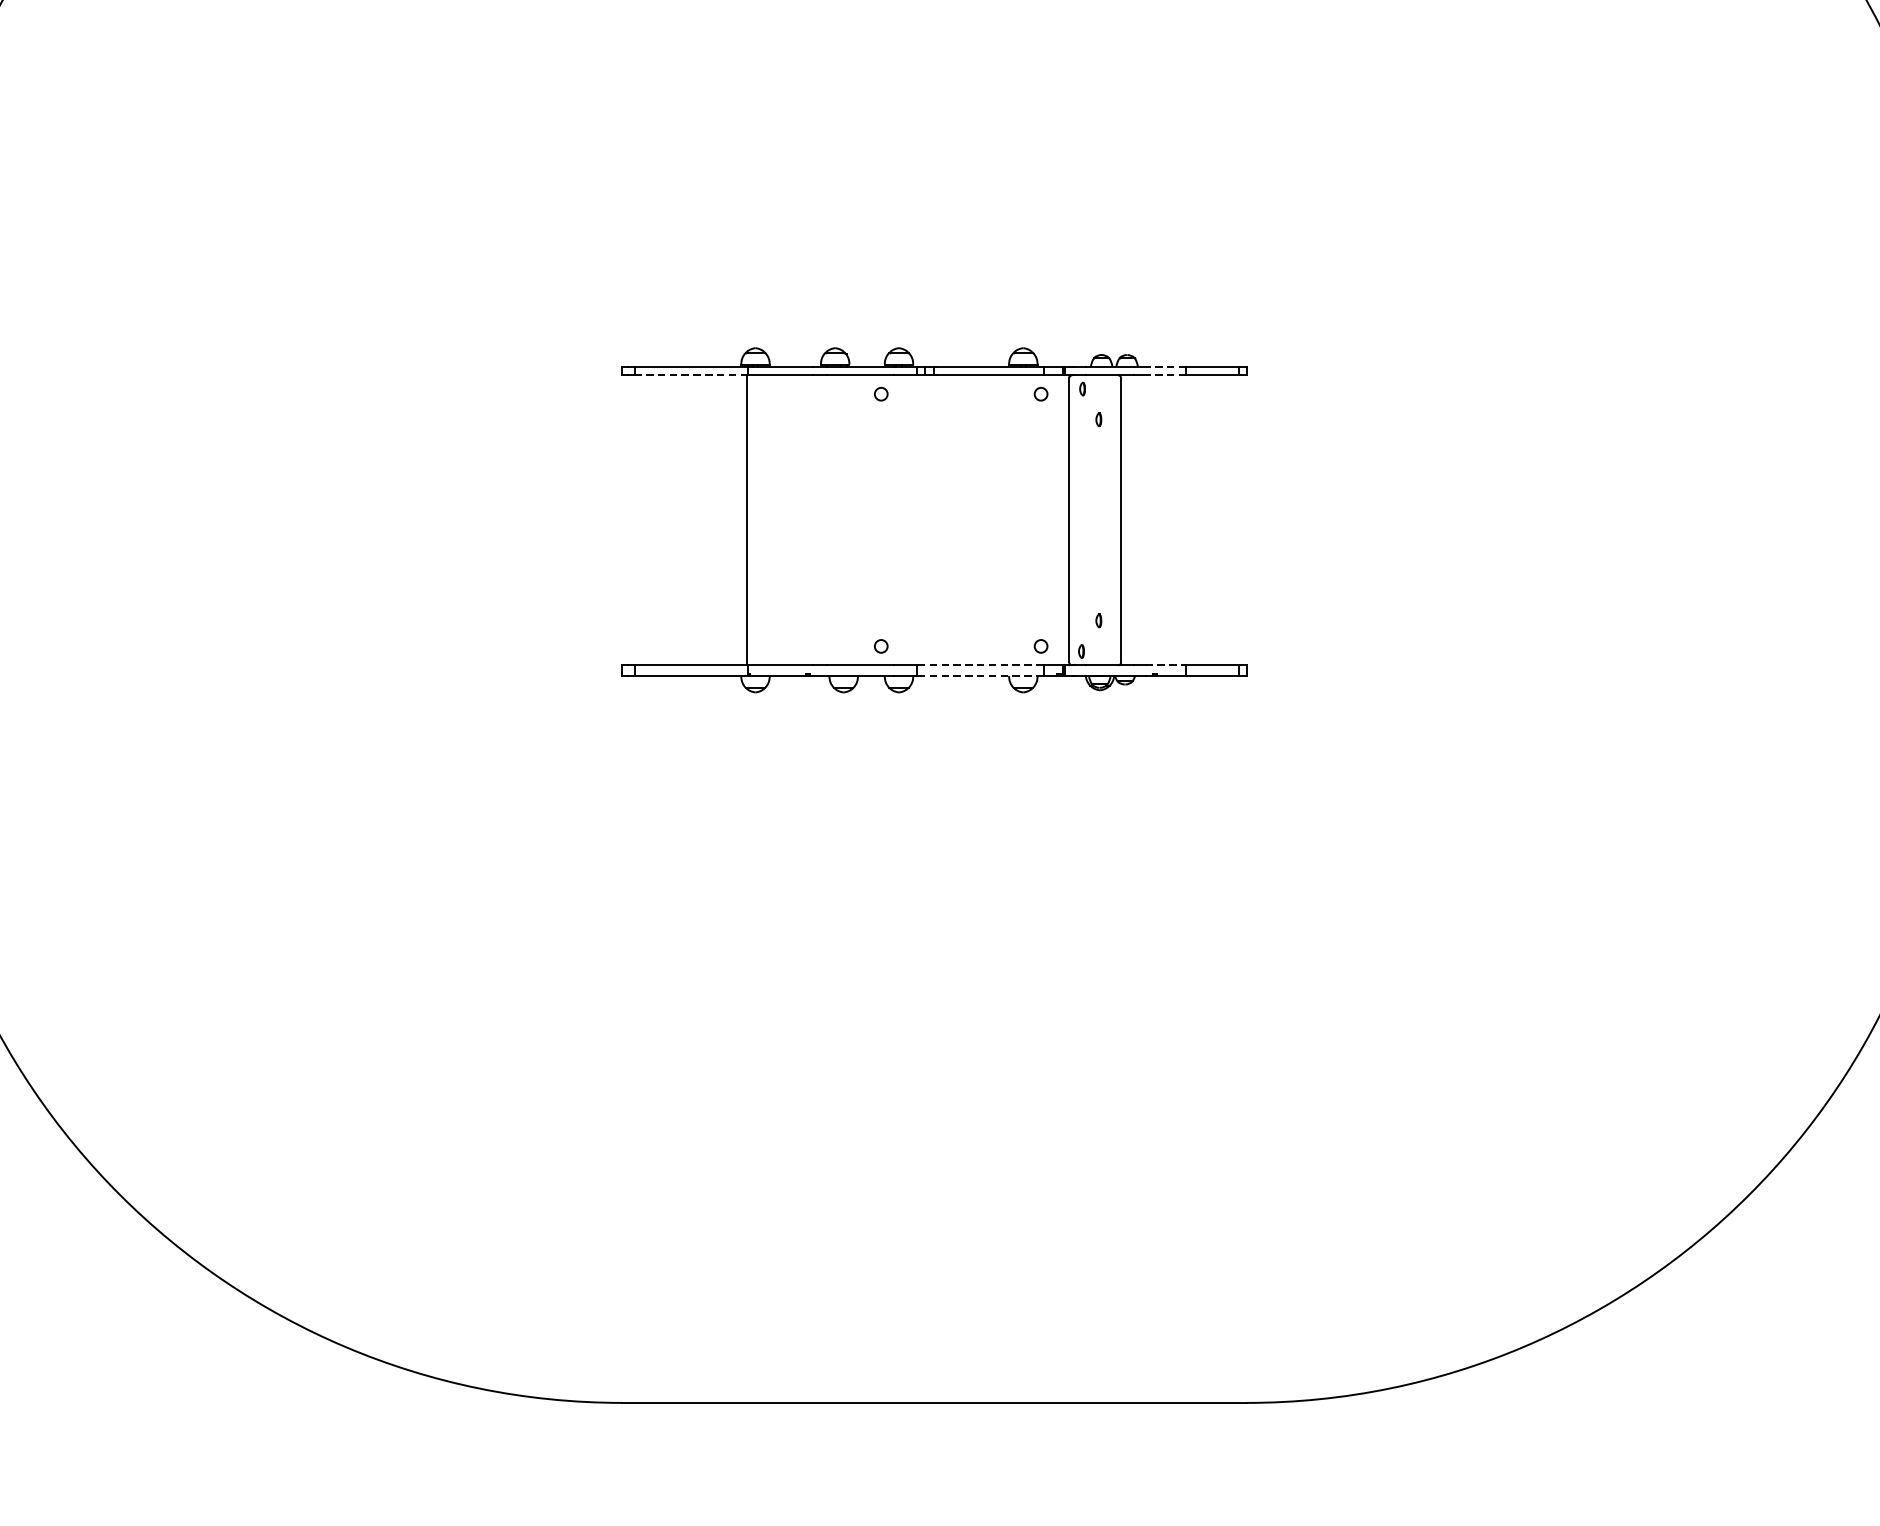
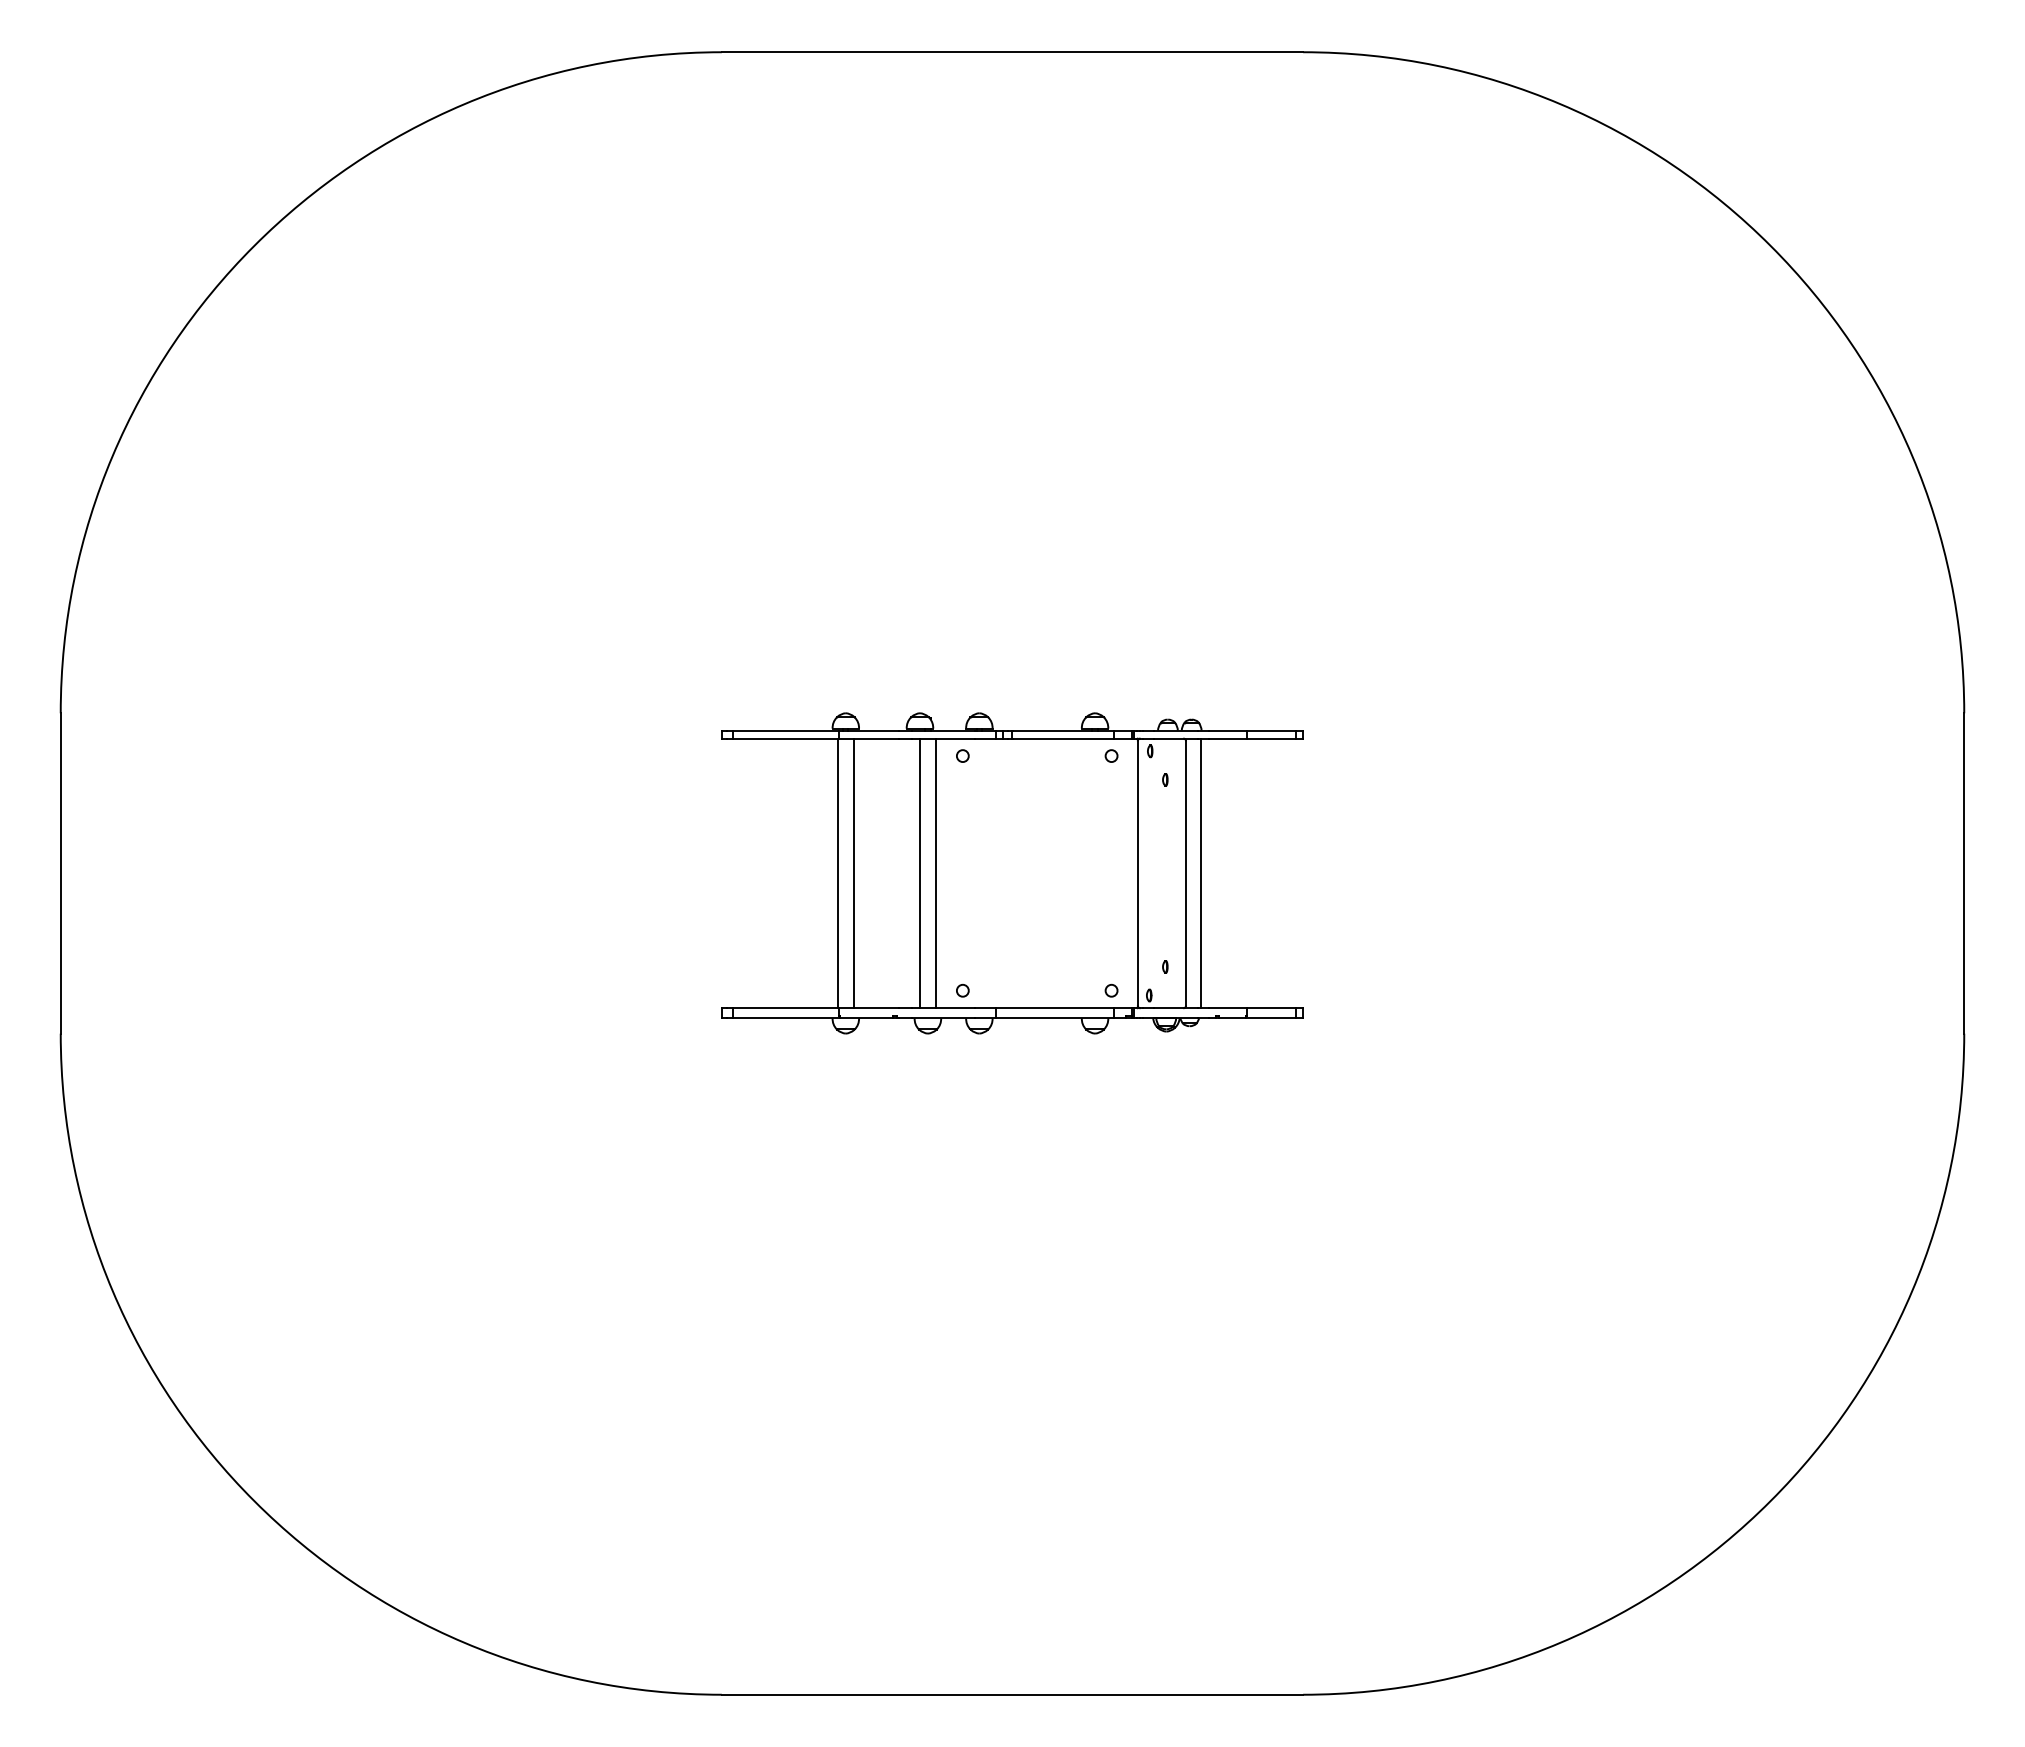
line: (1165, 366) -> (1227, 730), dashed -> solid
line: (691, 375) -> (786, 738), dashed -> solid
line: (1165, 375) -> (1227, 738), dashed -> solid
line: (764, 520) -> (854, 873), added
line: (834, 520) -> (919, 873), added
line: (852, 520) -> (936, 873), added
line: (1137, 520) -> (1201, 873), added
line: (980, 665) -> (1055, 1008), dashed -> solid
line: (1165, 665) -> (1227, 1008), dashed -> solid
line: (980, 676) -> (1055, 1018), dashed -> solid

